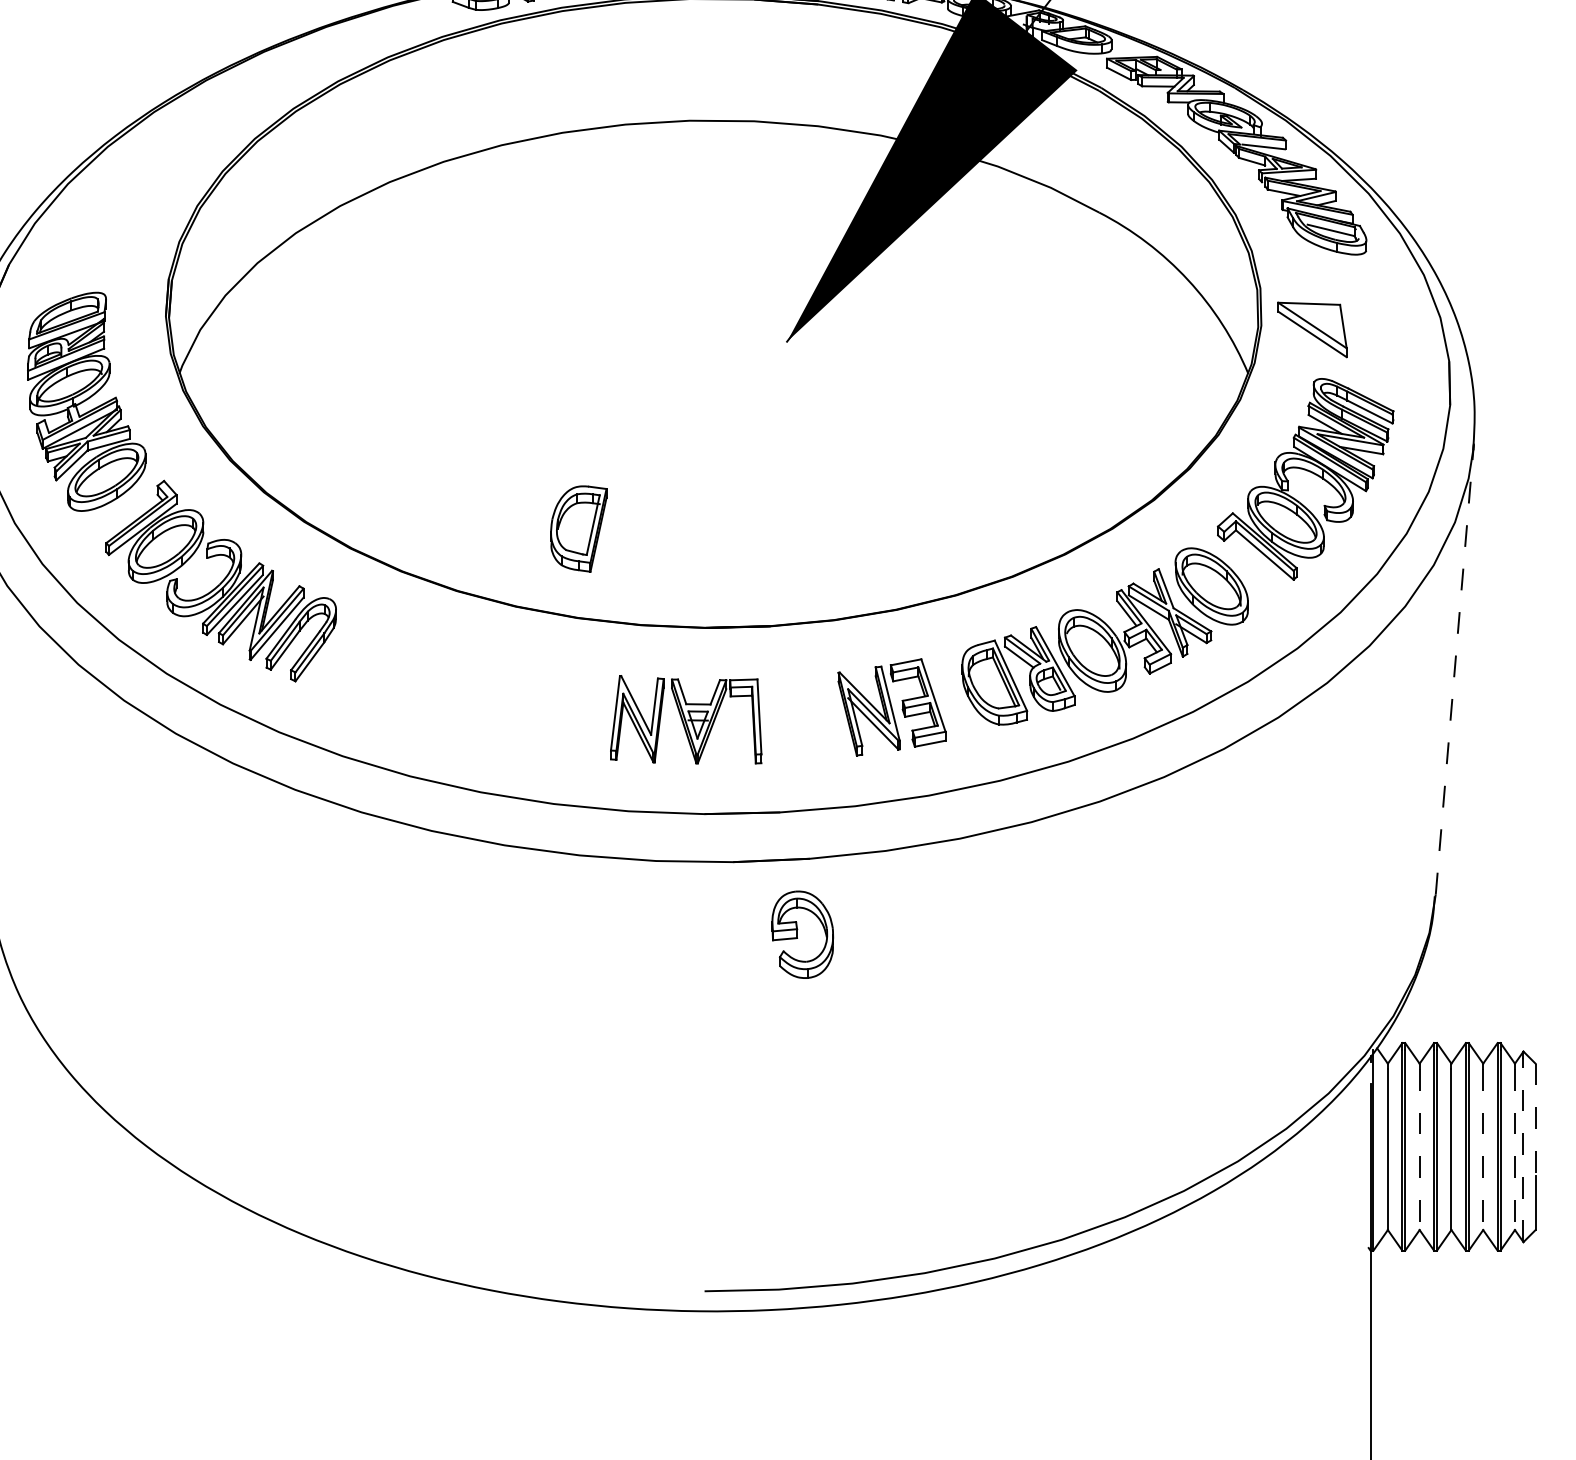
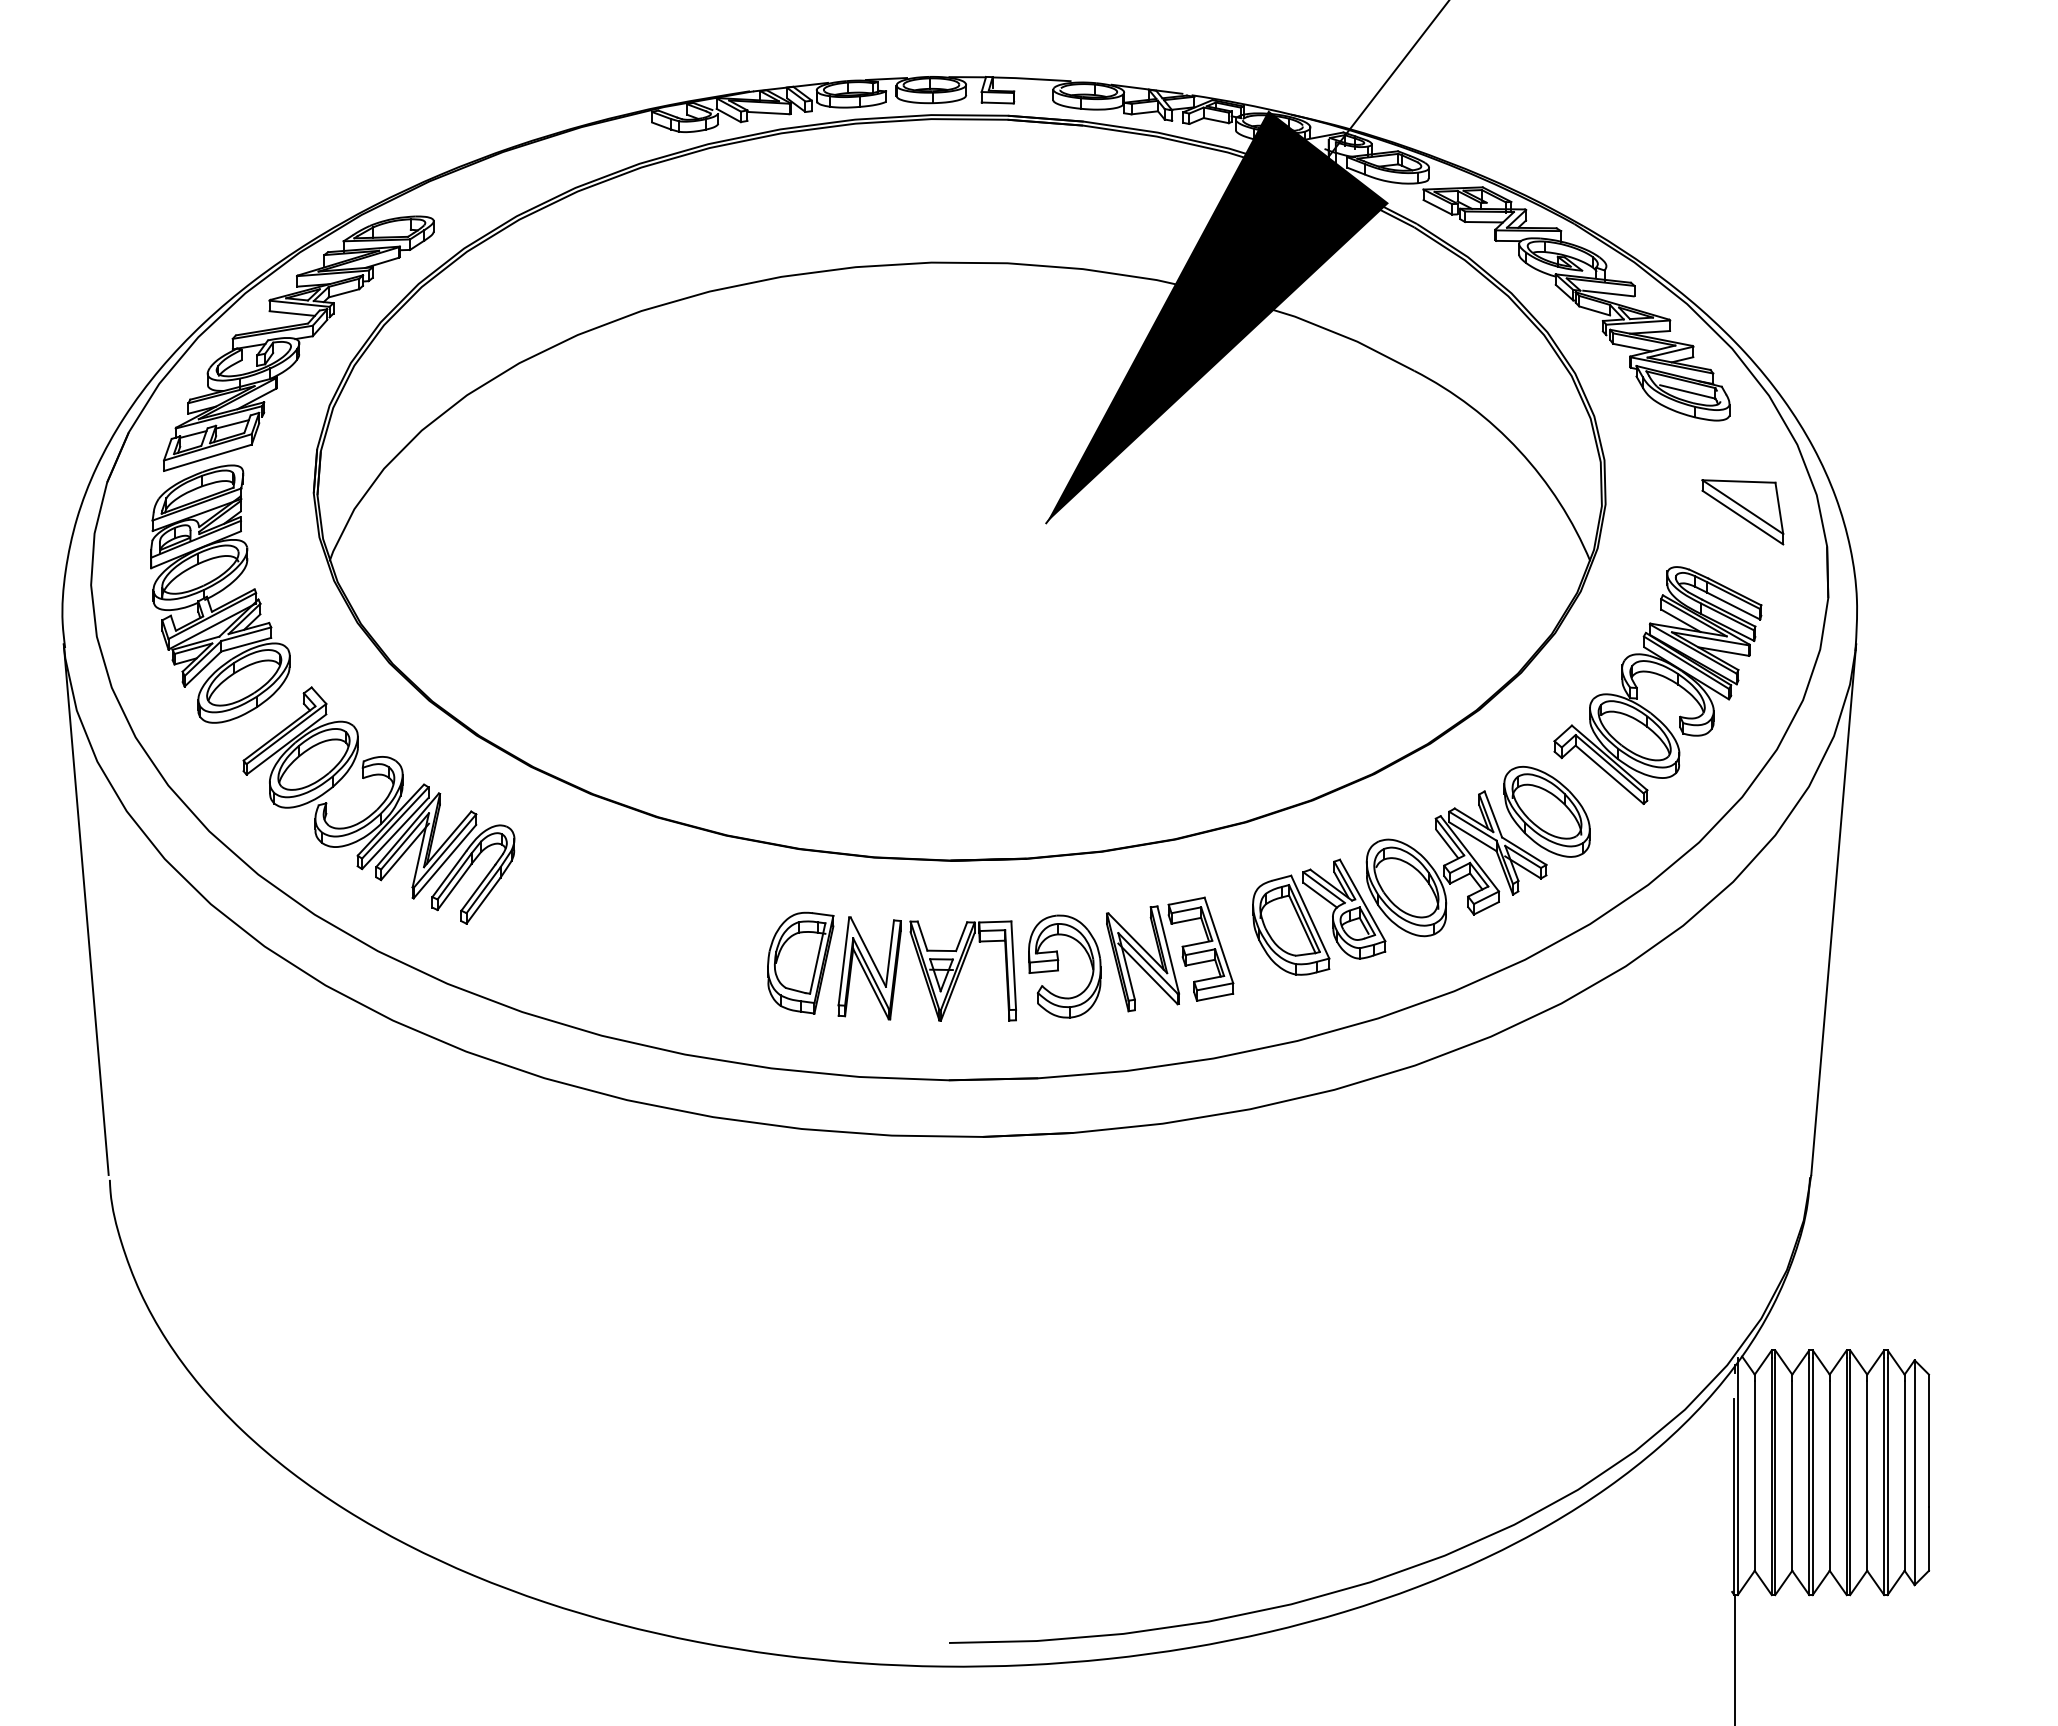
part: (152, 189) -> (298, 343), added
part: (1312, 330) -> (1742, 512), moved
part: (578, 528) -> (800, 962), moved
line: (1454, 669) -> (1833, 909), dashed -> solid
part: (802, 934) -> (1064, 966), moved
line: (1535, 1120) -> (1928, 1441), dashed -> solid
line: (1419, 1149) -> (1792, 1475), dashed -> solid
line: (1483, 1149) -> (1867, 1475), dashed -> solid
line: (1514, 1149) -> (1904, 1475), dashed -> solid
line: (1523, 1150) -> (1914, 1476), dashed -> solid

